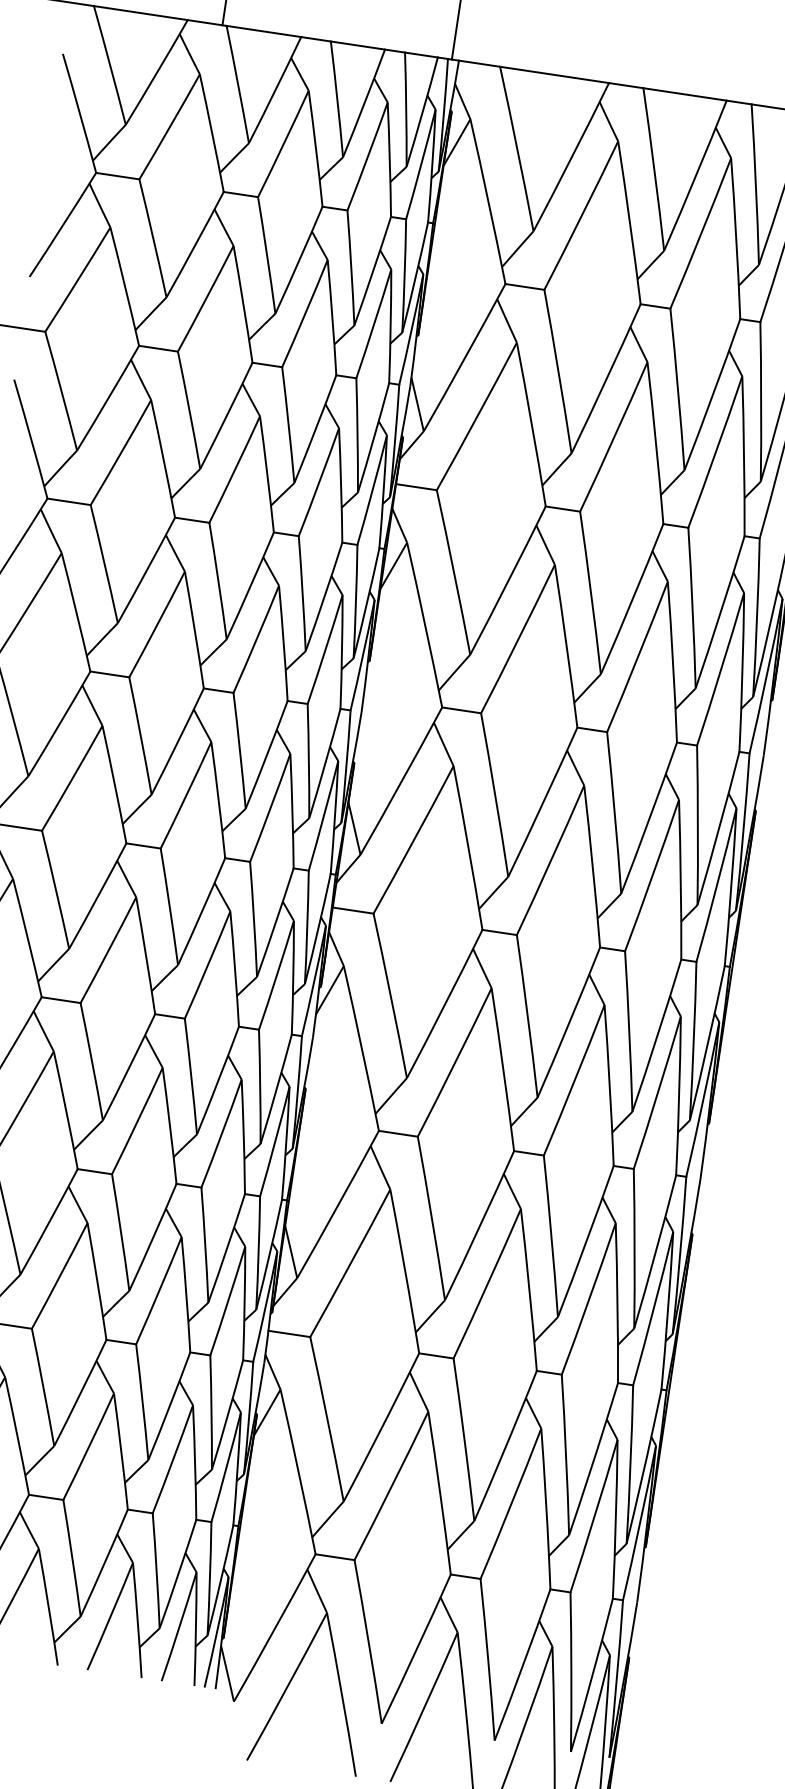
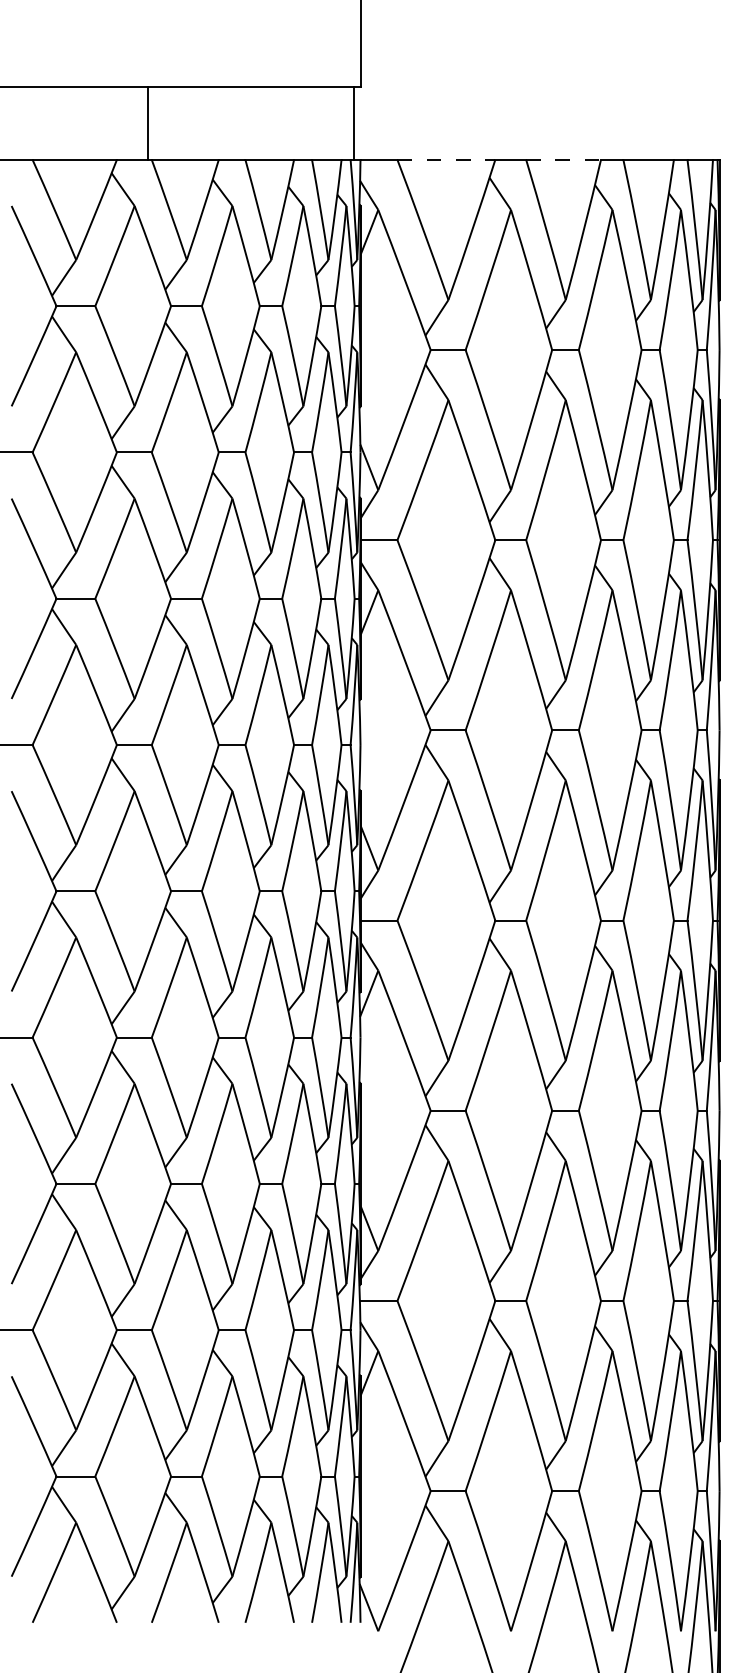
line: (554, 74) -> (446, 159), solid -> dashed
line: (686, 94) -> (564, 159), solid -> dashed

